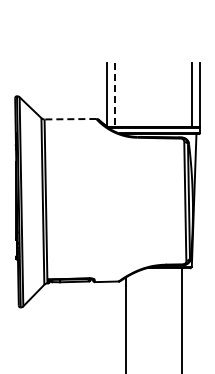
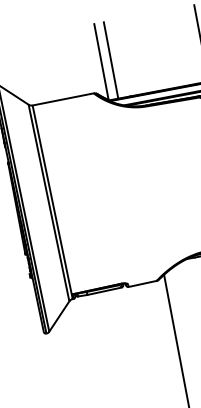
line: (115, 95) -> (111, 61), dashed -> solid
line: (70, 119) -> (63, 99), dashed -> solid

